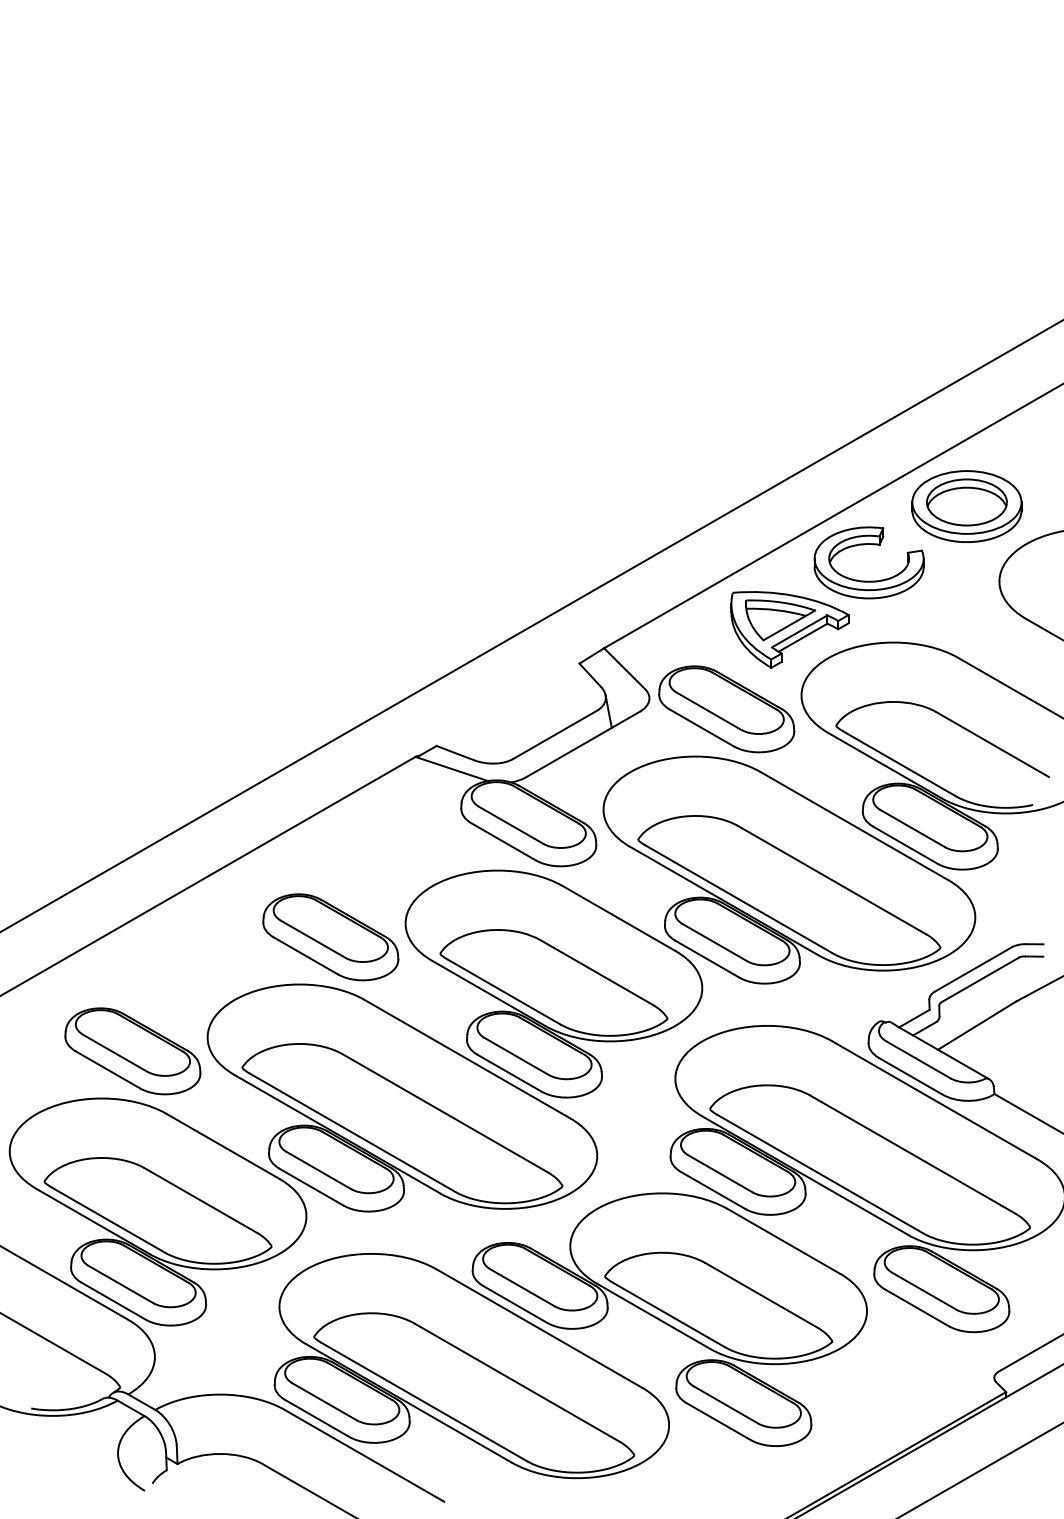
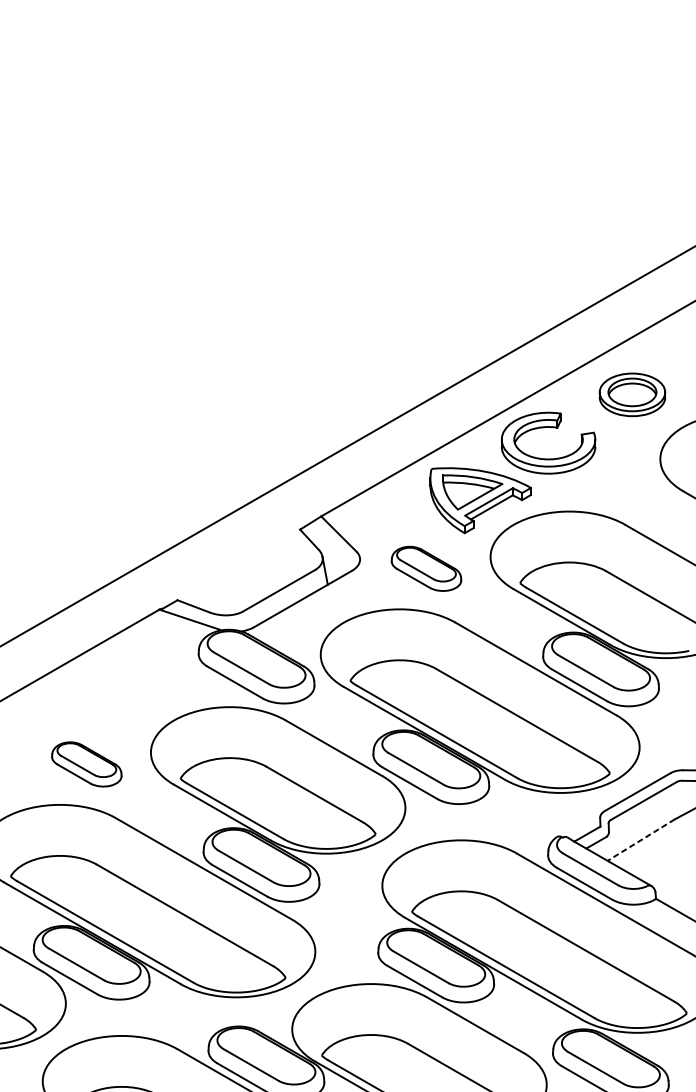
part: (966, 506) -> (632, 394), size x0.7
part: (726, 709) -> (426, 568), size x0.6
part: (330, 937) -> (86, 764), size x0.6
line: (976, 1025) -> (640, 840), solid -> dashed

